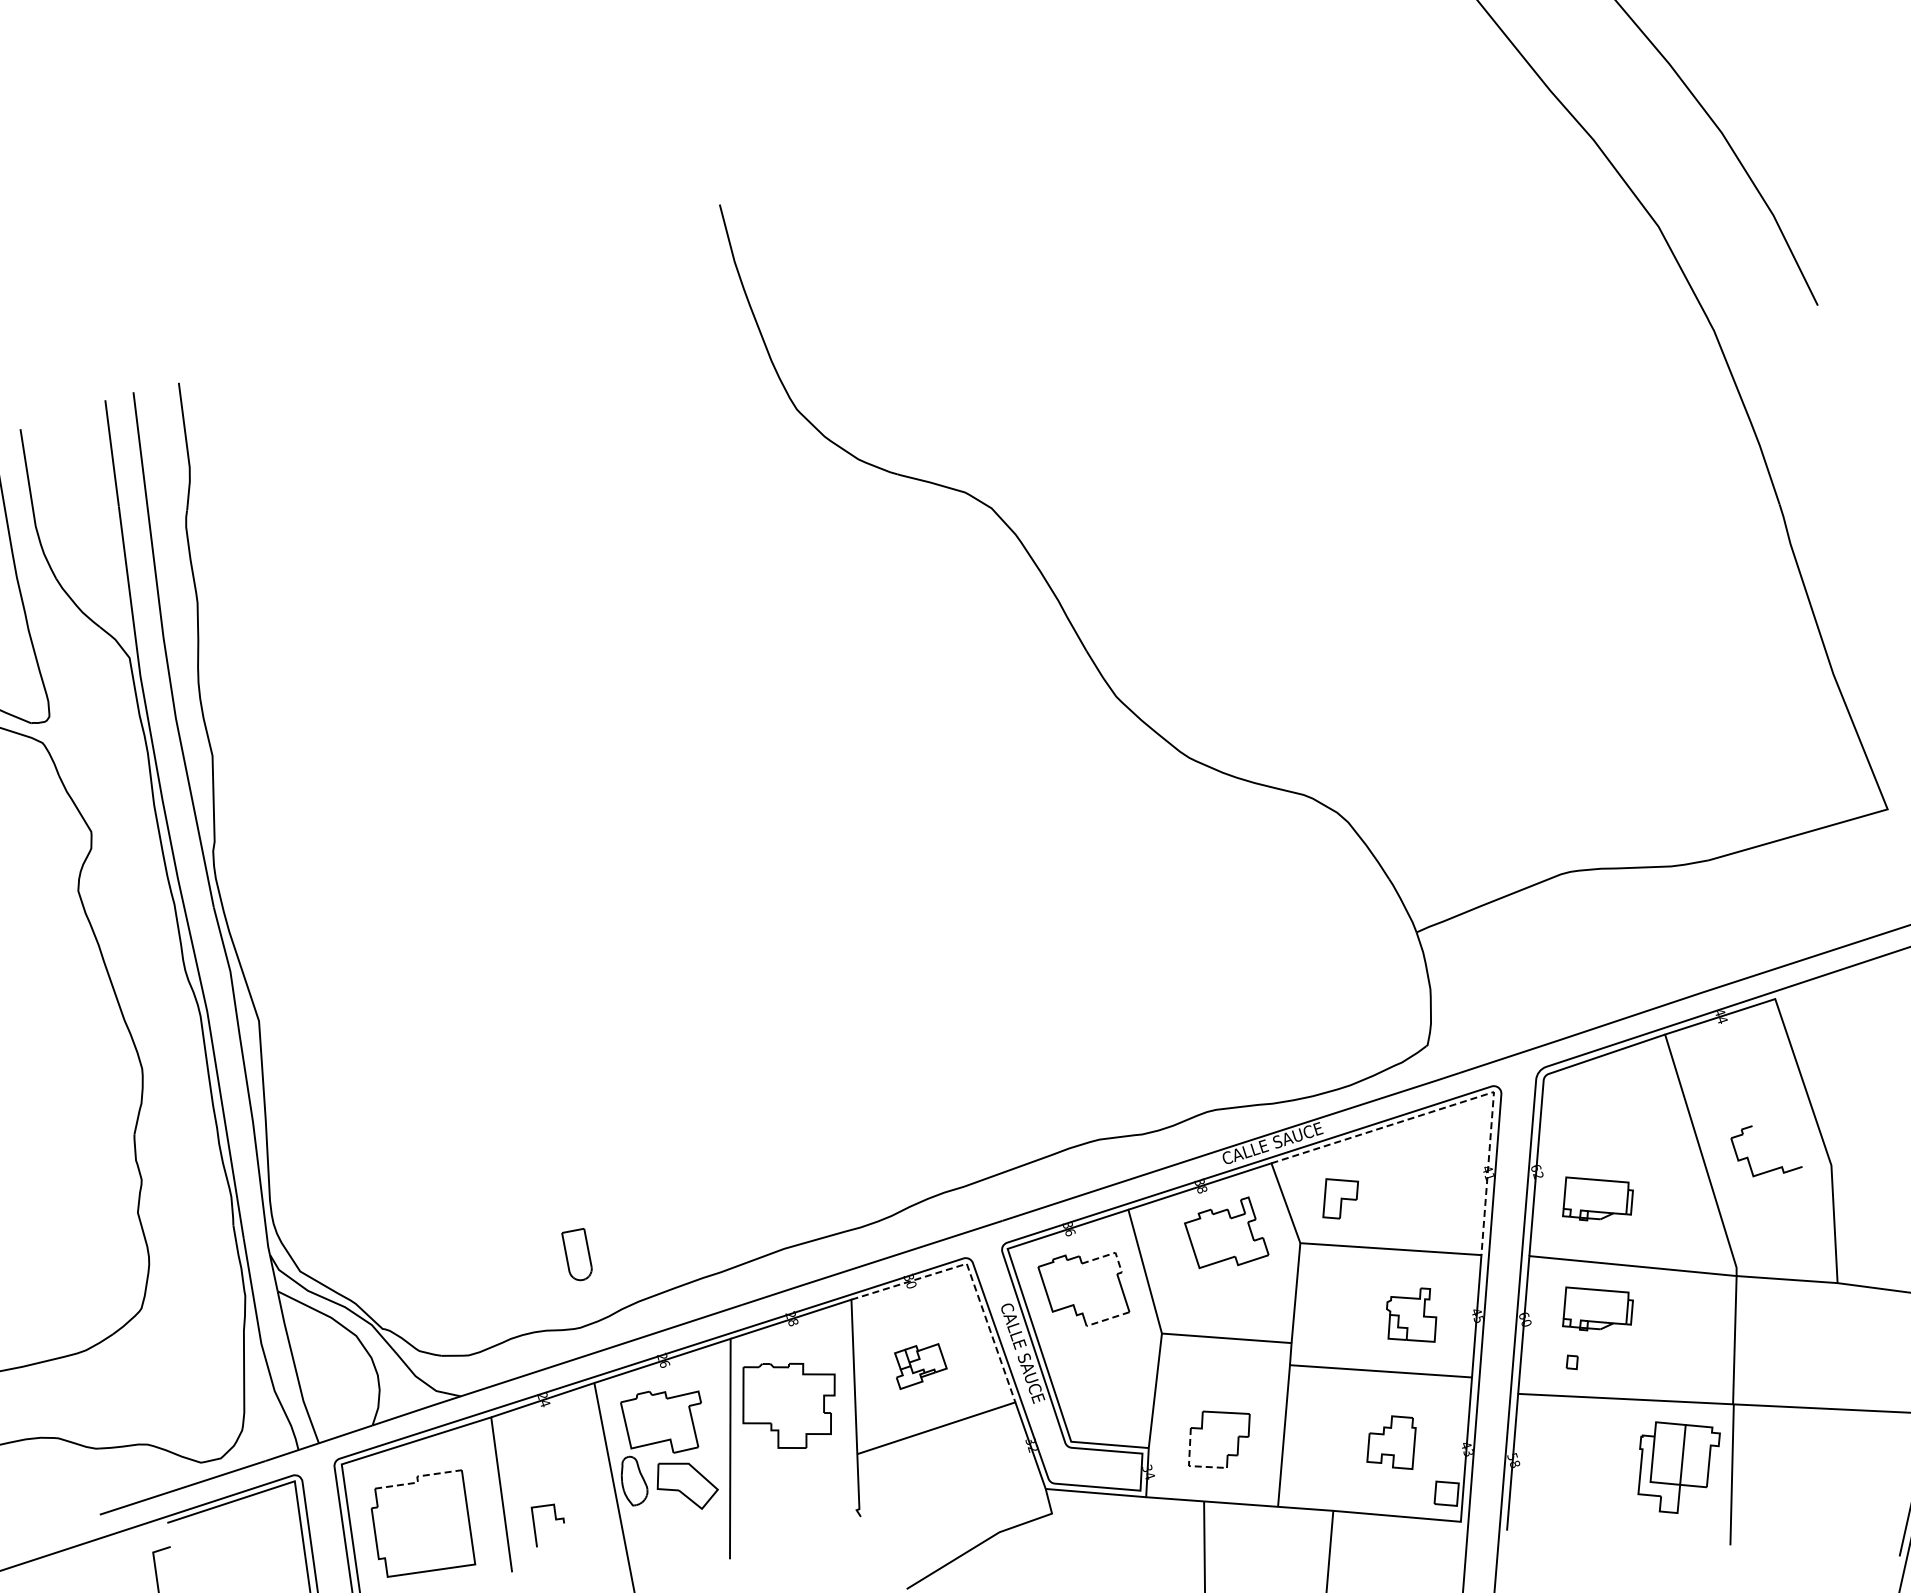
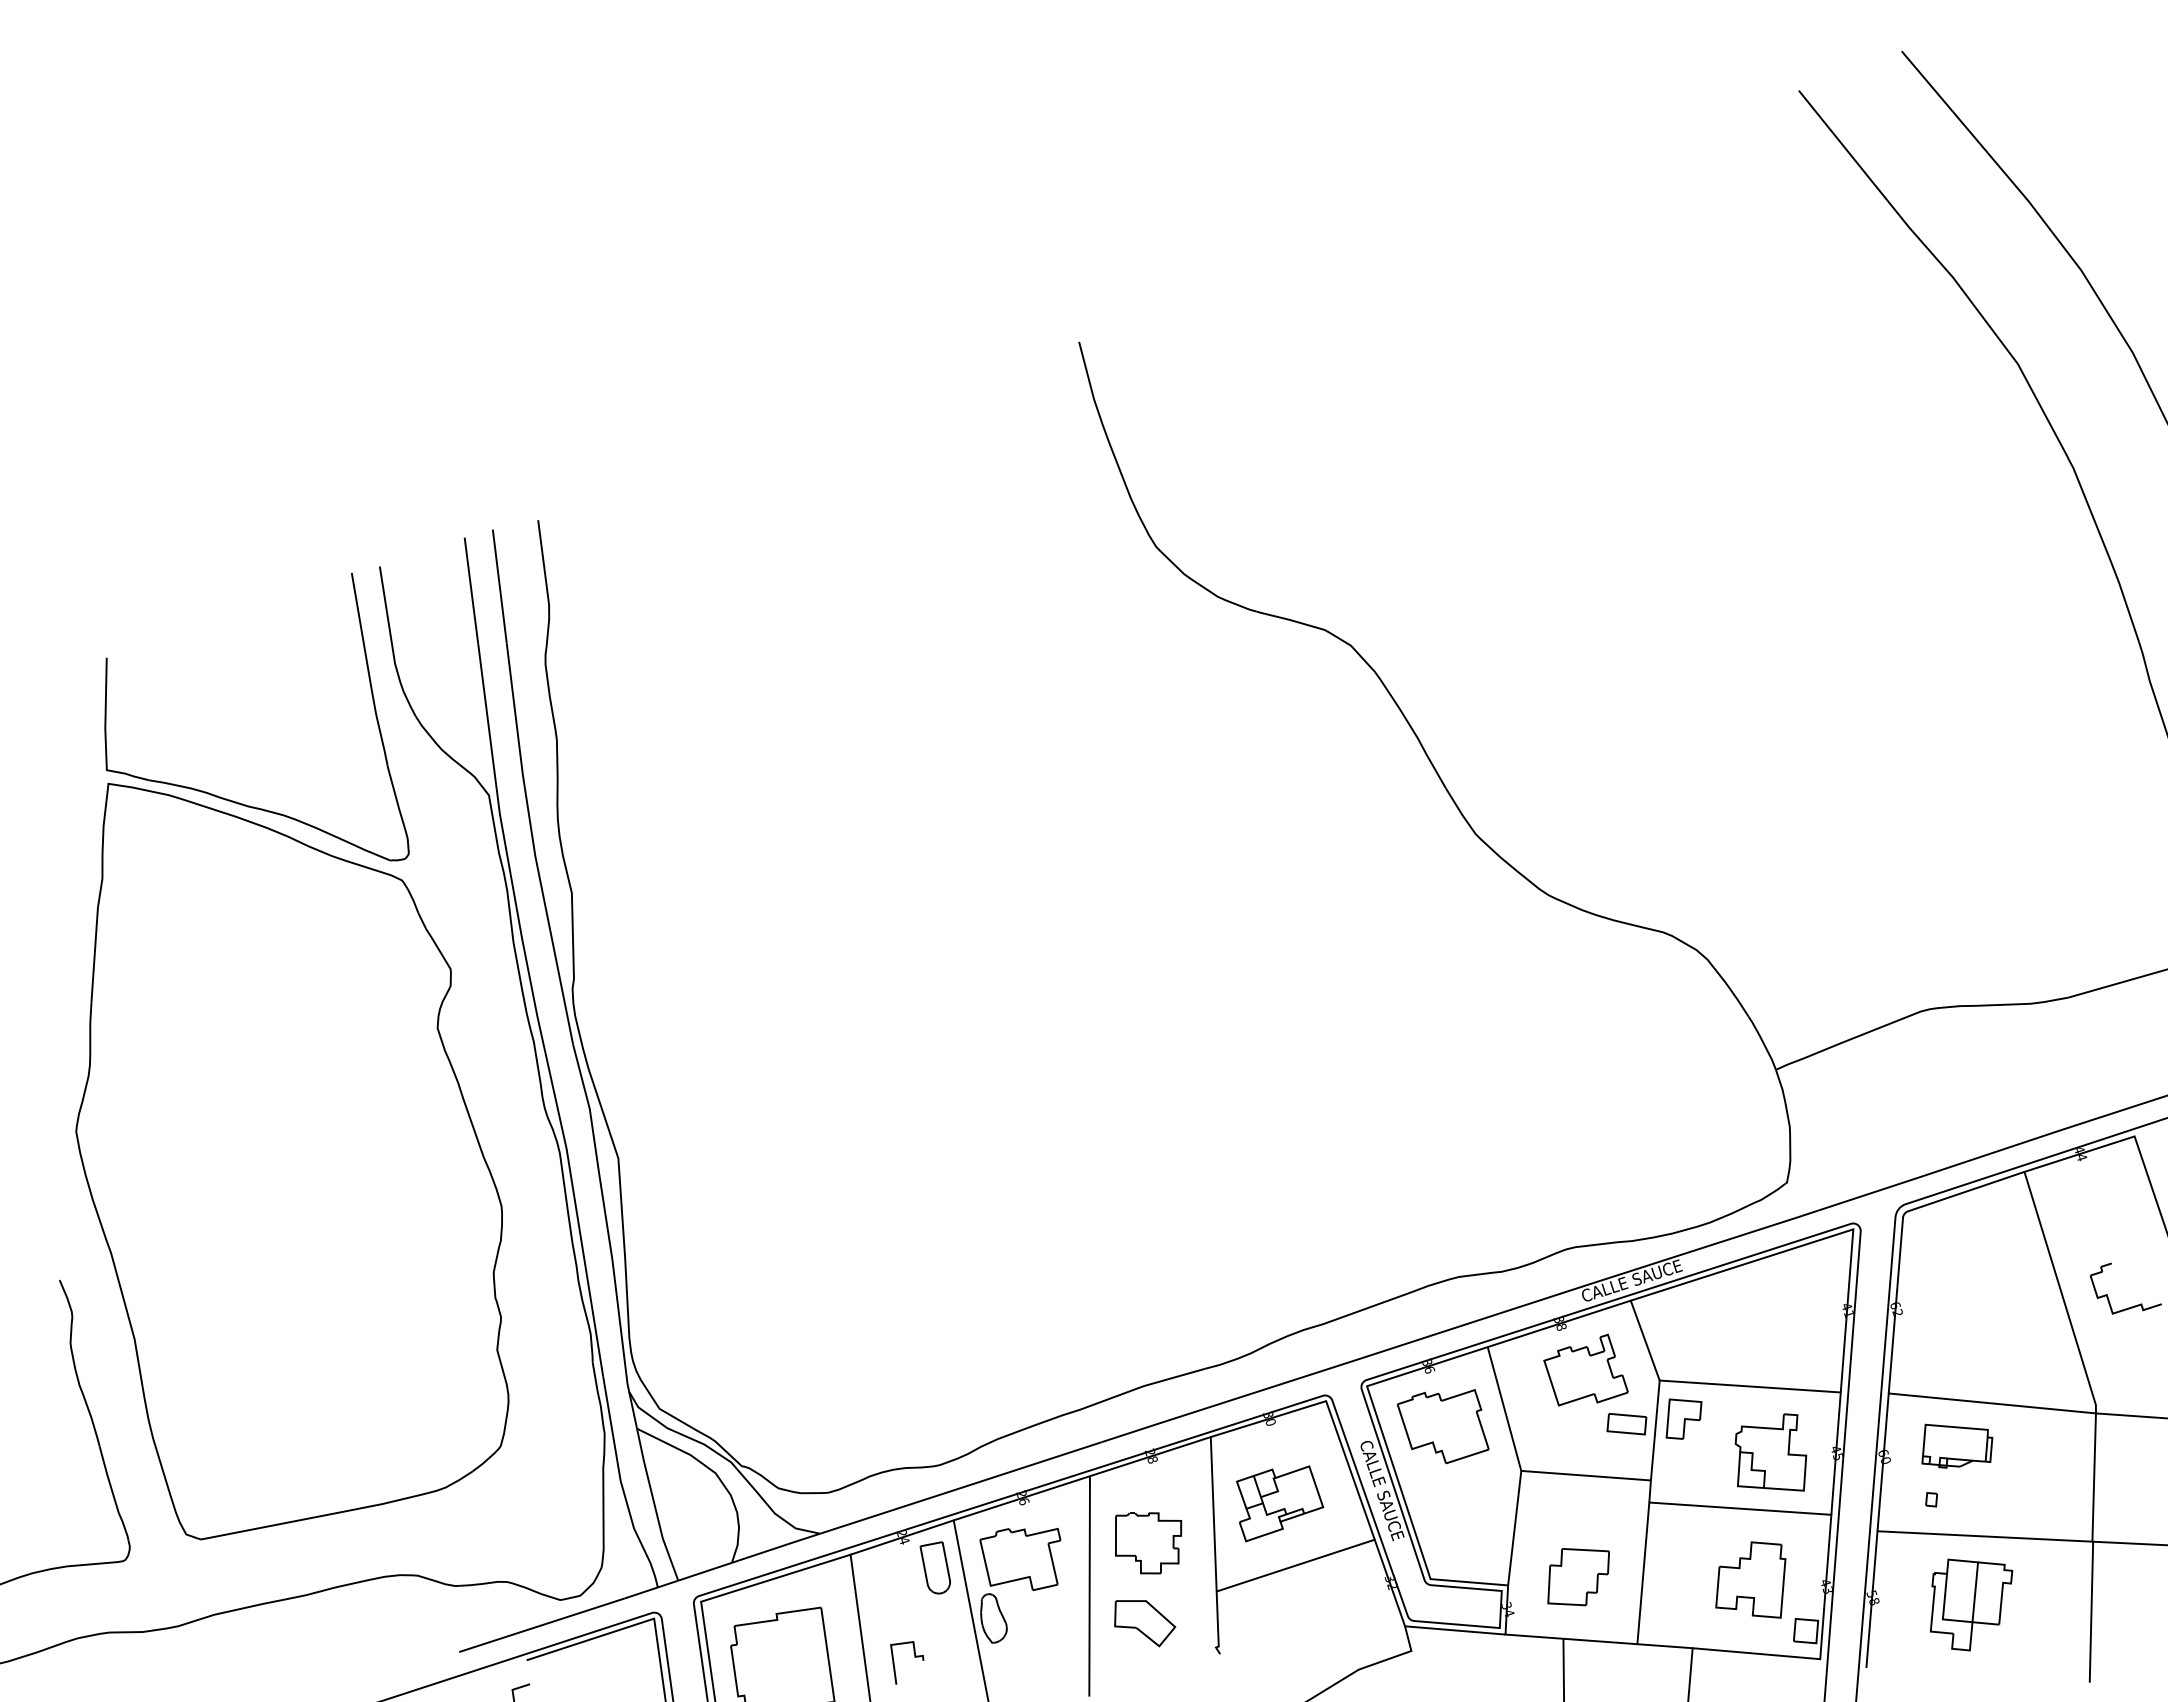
line: (1462, 1102) -> (1821, 1239), dashed -> solid
part: (1340, 1198) -> (1683, 1418), moved
part: (1598, 1198) -> (1957, 1335), removed
line: (1113, 1253) -> (1472, 1390), dashed -> solid
part: (576, 1254) -> (934, 1567), moved
line: (971, 1276) -> (1330, 1413), dashed -> solid
part: (1267, 1287) -> (1626, 1424), added
part: (1411, 1315) -> (1770, 1452), size x1.43
line: (1108, 1319) -> (1467, 1456), dashed -> solid
part: (921, 1366) -> (1280, 1503), size x1.67
part: (789, 1406) -> (1148, 1543), size x0.71
part: (1391, 1442) -> (1750, 1579), size x1.43
line: (1189, 1466) -> (1548, 1603), dashed -> solid
part: (1679, 1467) -> (1971, 1604), moved
line: (417, 1478) -> (776, 1615), dashed -> solid
part: (688, 1486) -> (1145, 1623), moved

